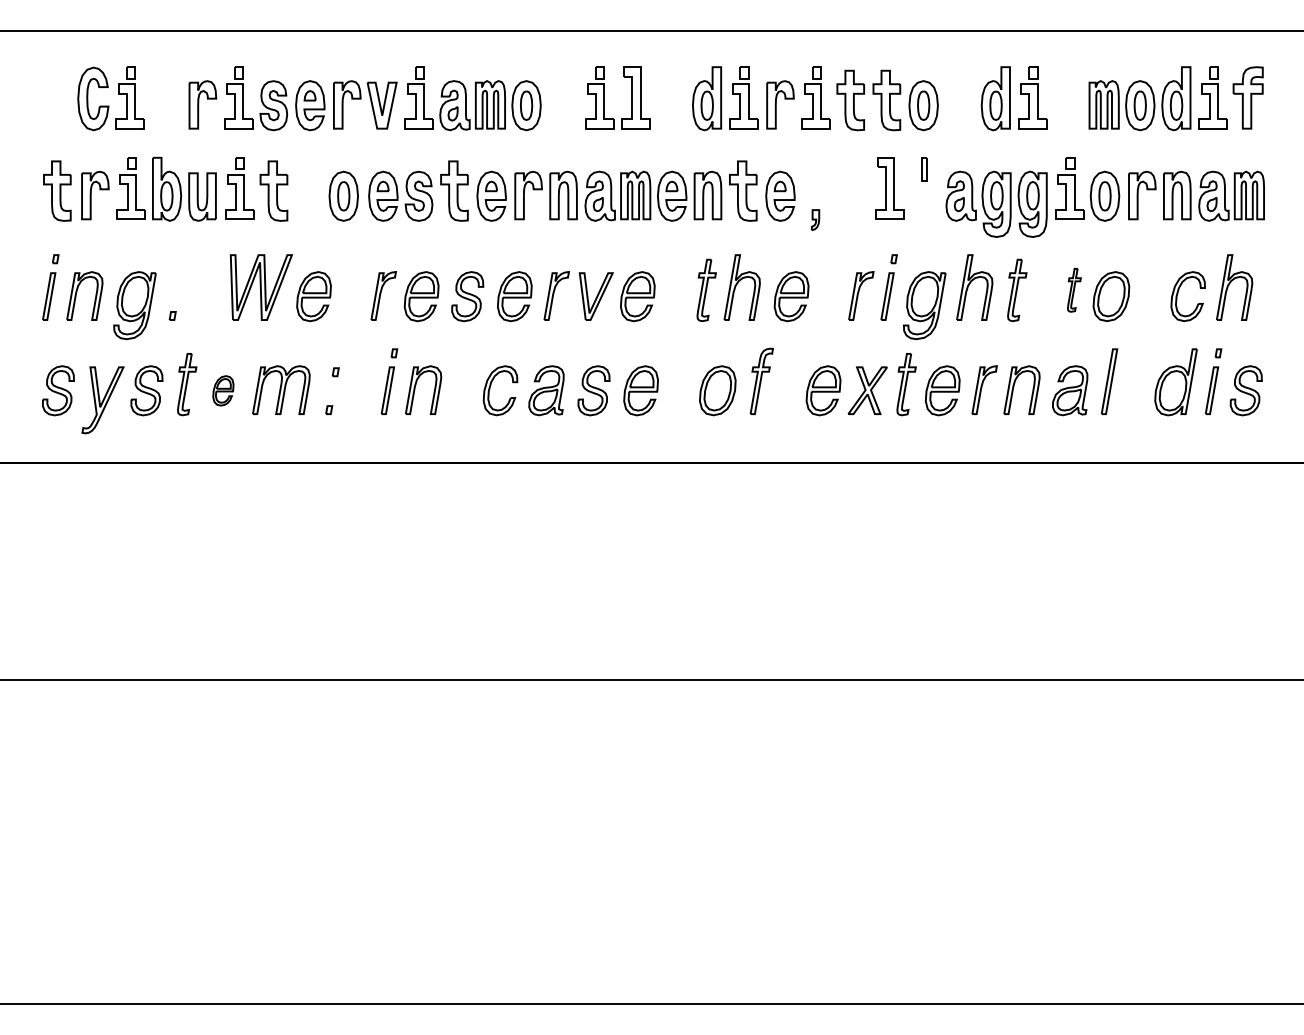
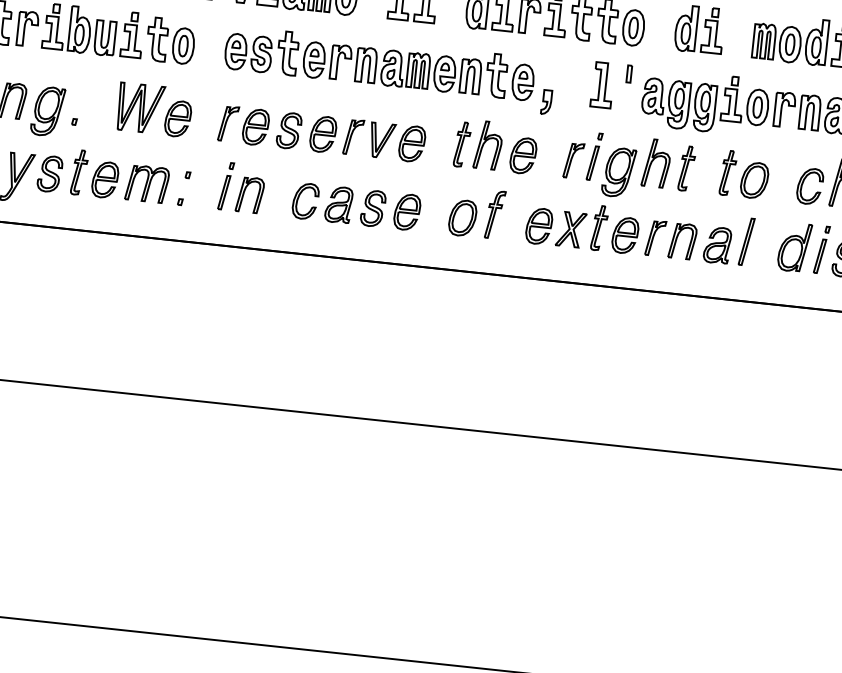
part: (343, 195) -> (183, 45), moved
part: (815, 219) -> (546, 101), size x1.67
part: (1074, 289) -> (728, 172), size x1.43
part: (223, 390) -> (105, 179), size x1.67

